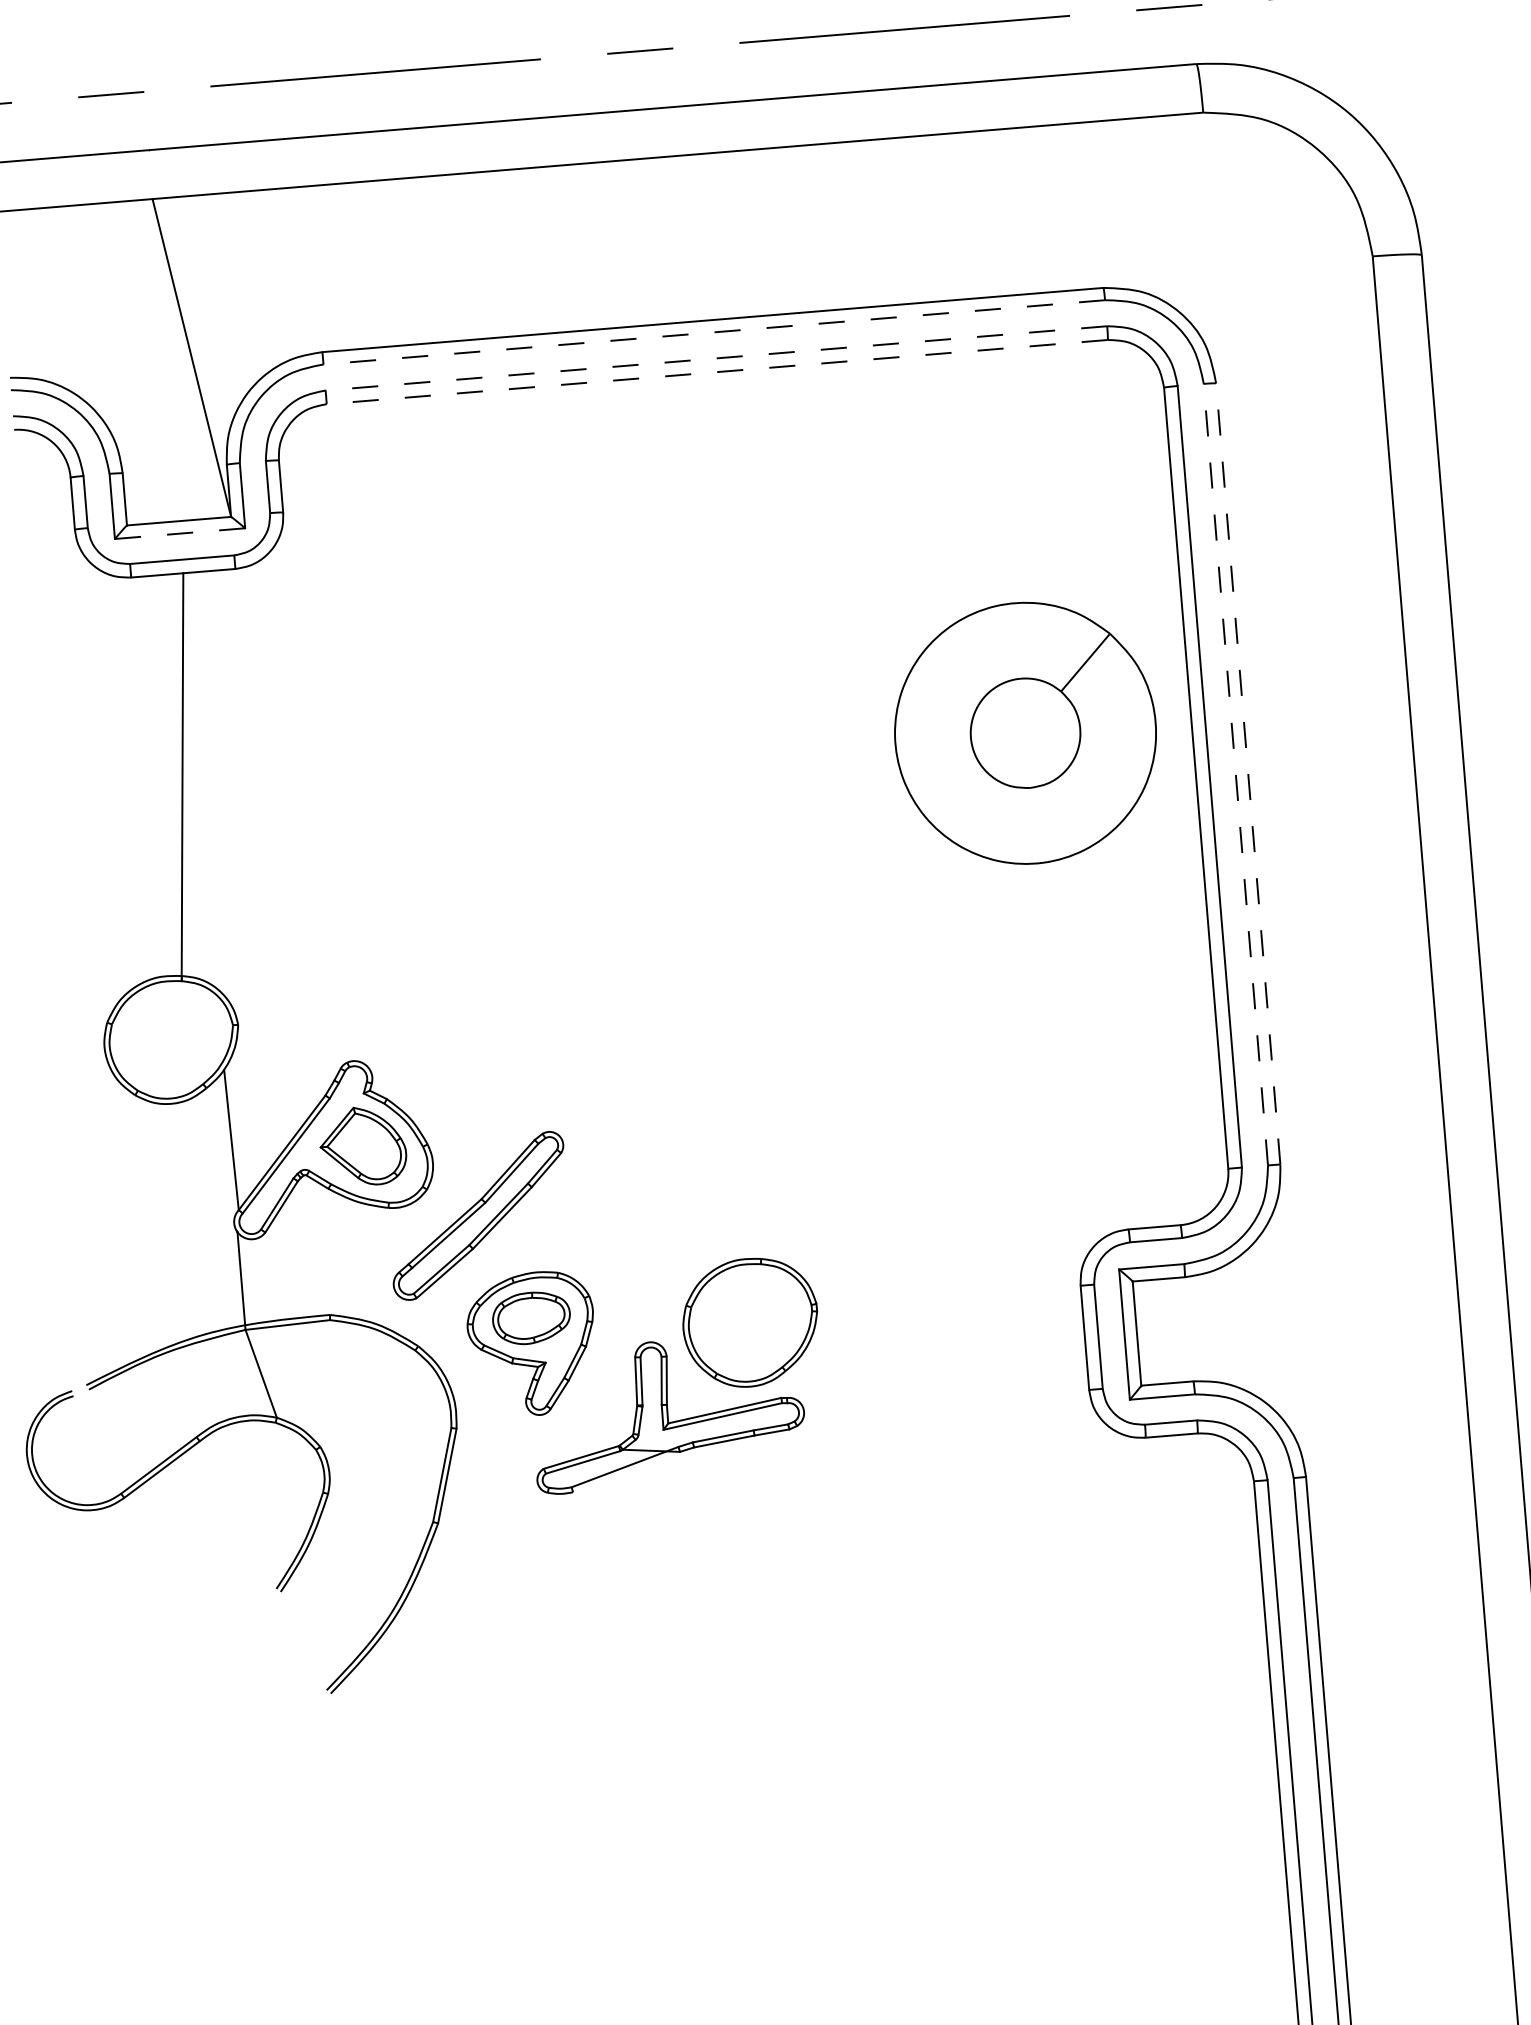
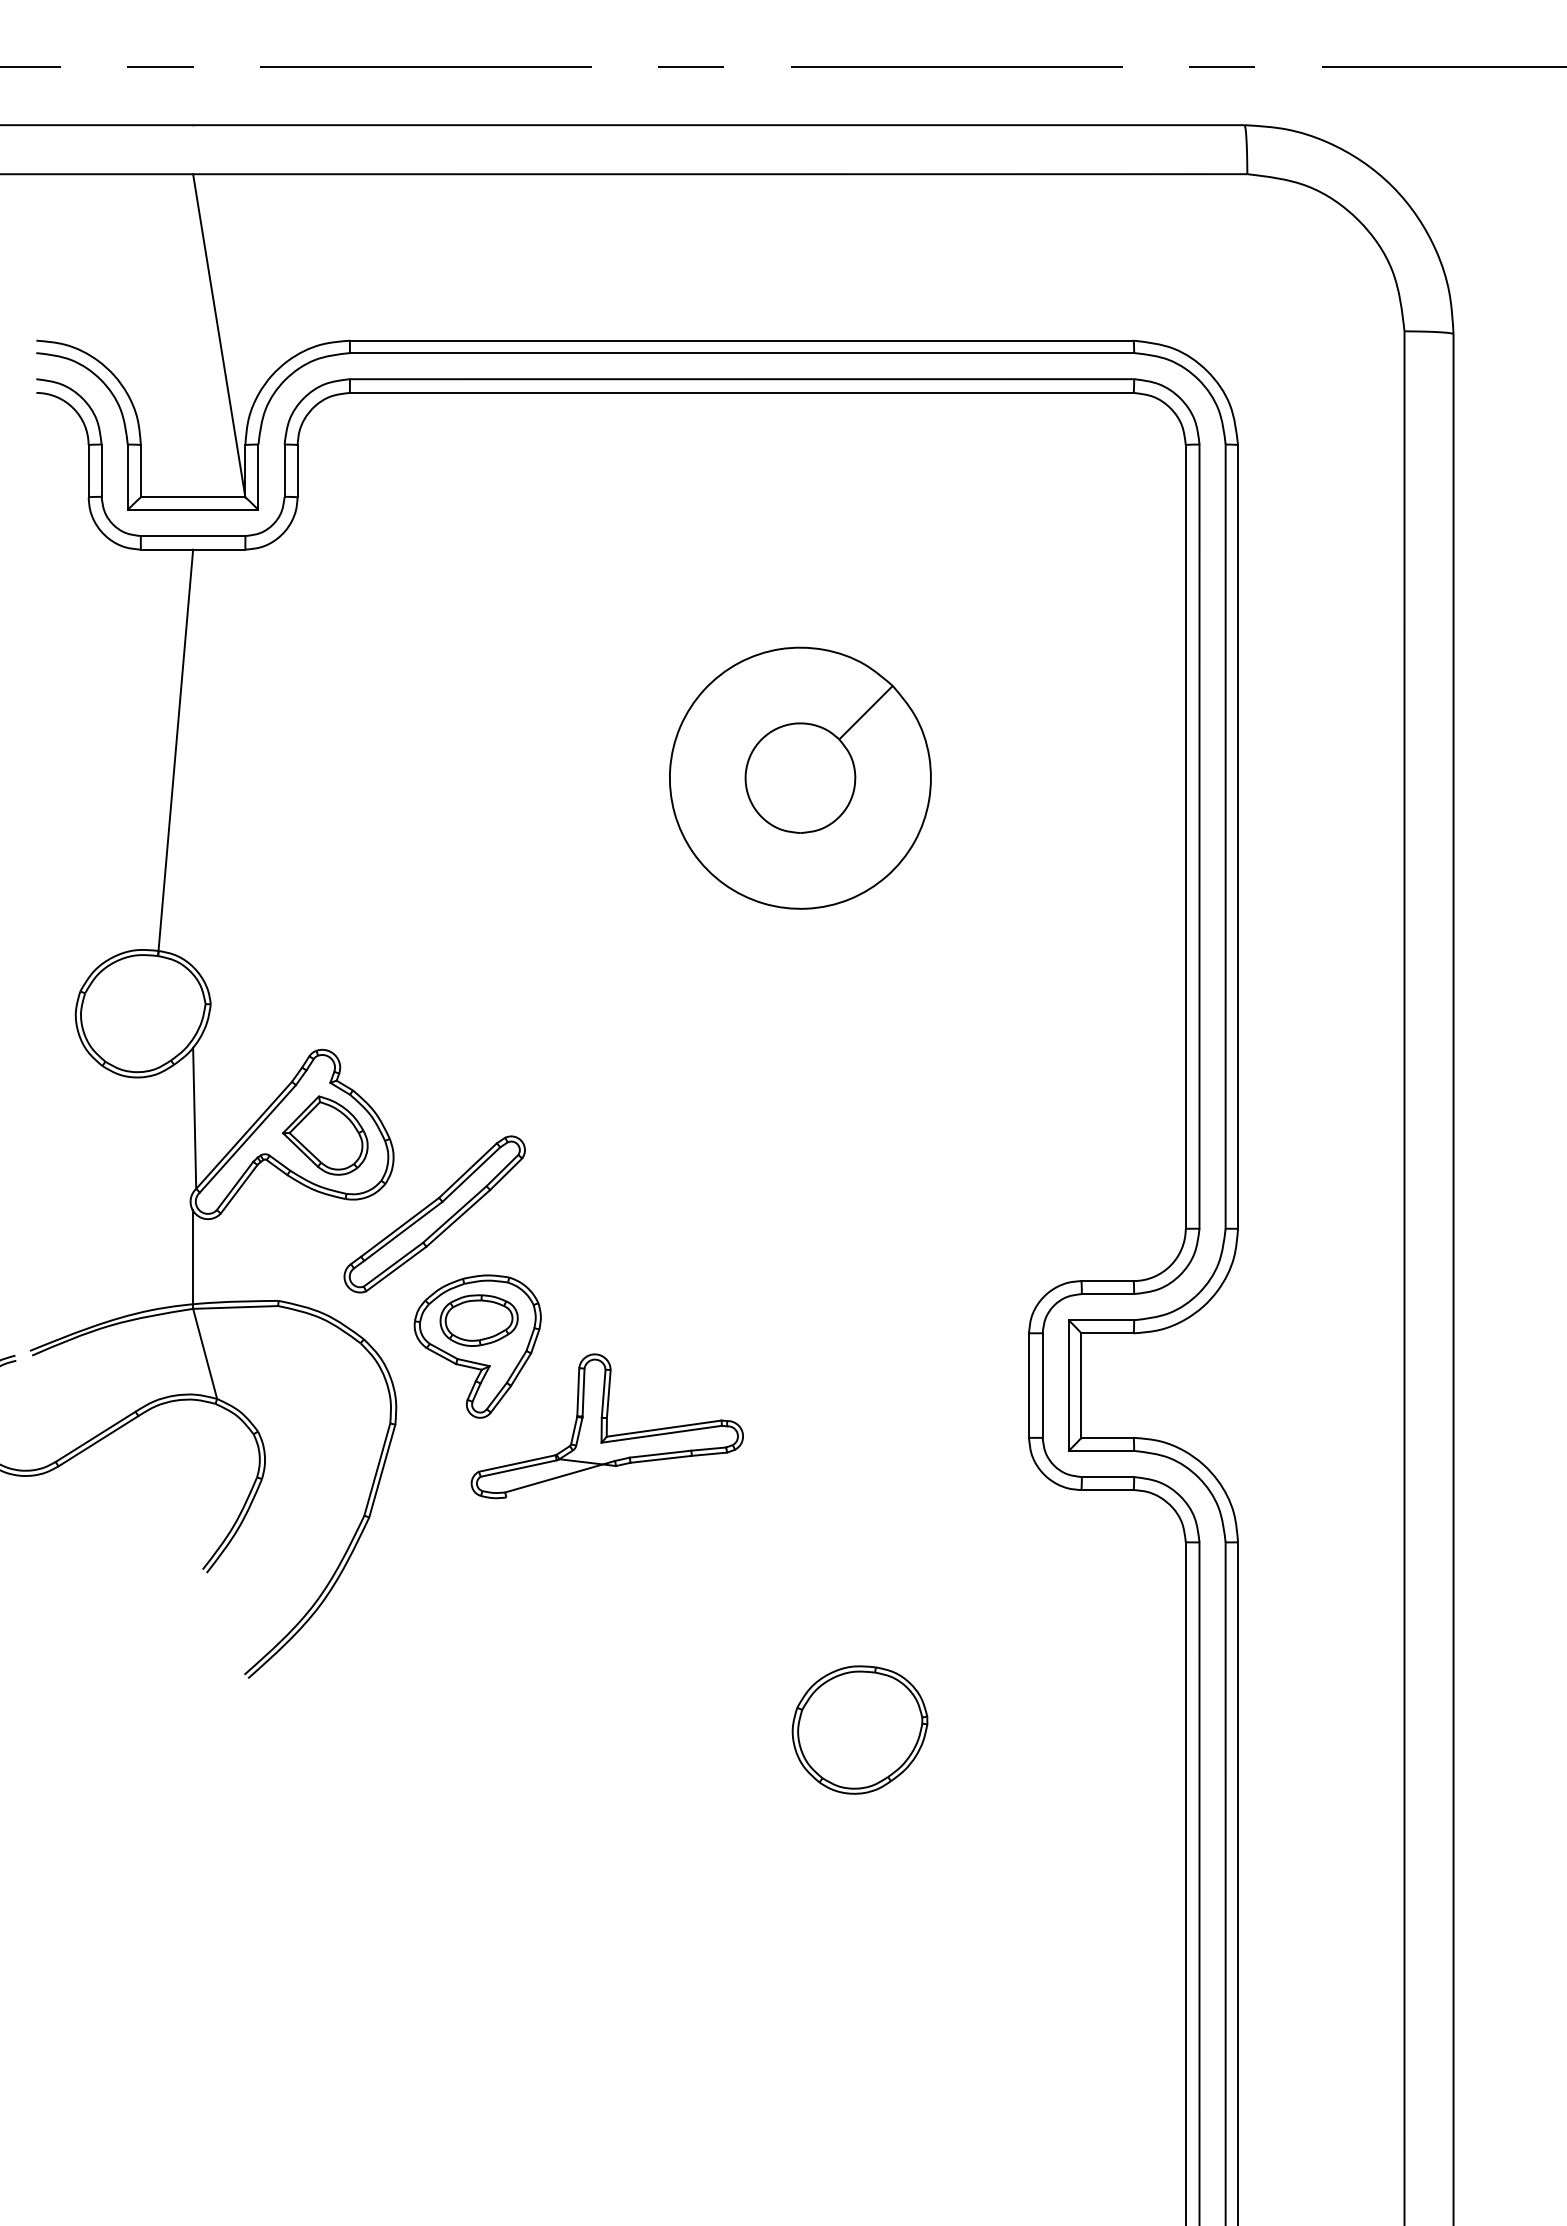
line: (713, 332) -> (741, 353), dashed -> solid
line: (715, 358) -> (741, 379), dashed -> solid
line: (716, 371) -> (741, 392), dashed -> solid
line: (179, 533) -> (192, 509), dashed -> solid
part: (1025, 732) -> (800, 777), moved
line: (1235, 774) -> (1225, 836), dashed -> solid
line: (1248, 774) -> (1238, 837), dashed -> solid
part: (749, 1322) -> (859, 1729), moved

